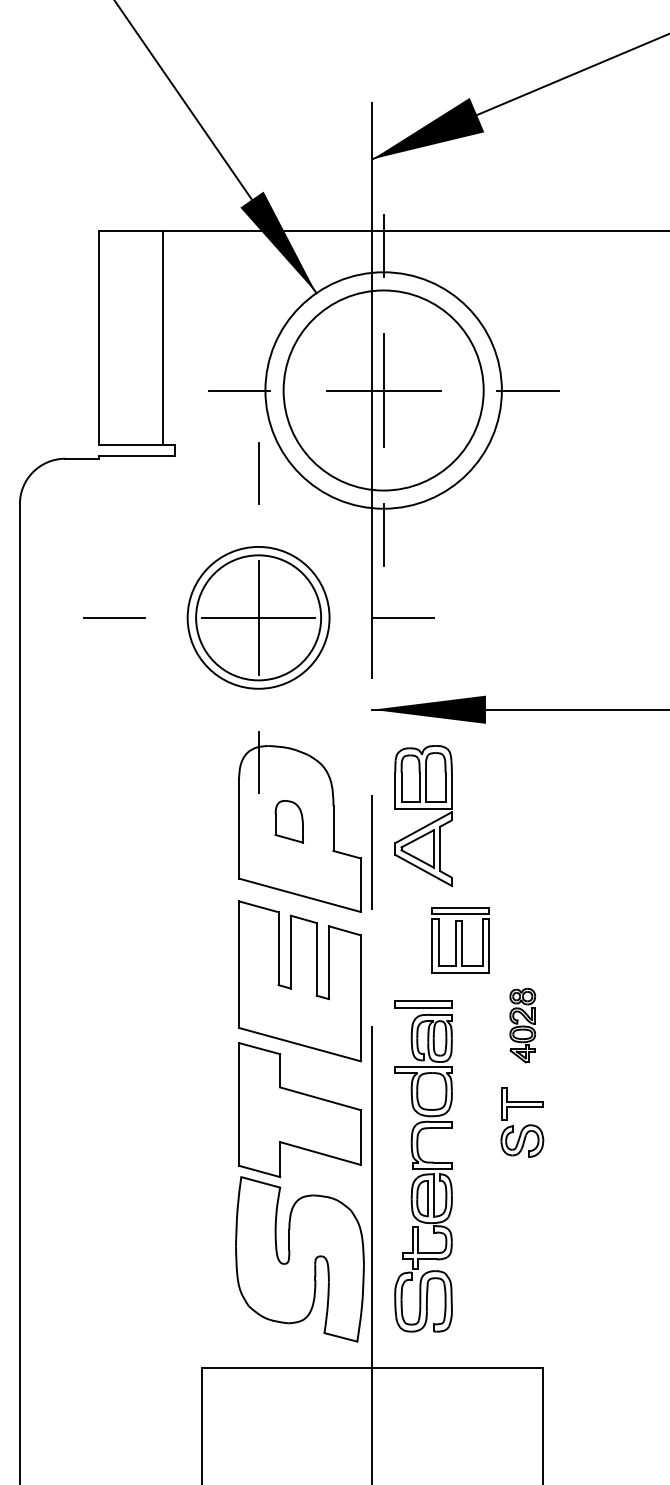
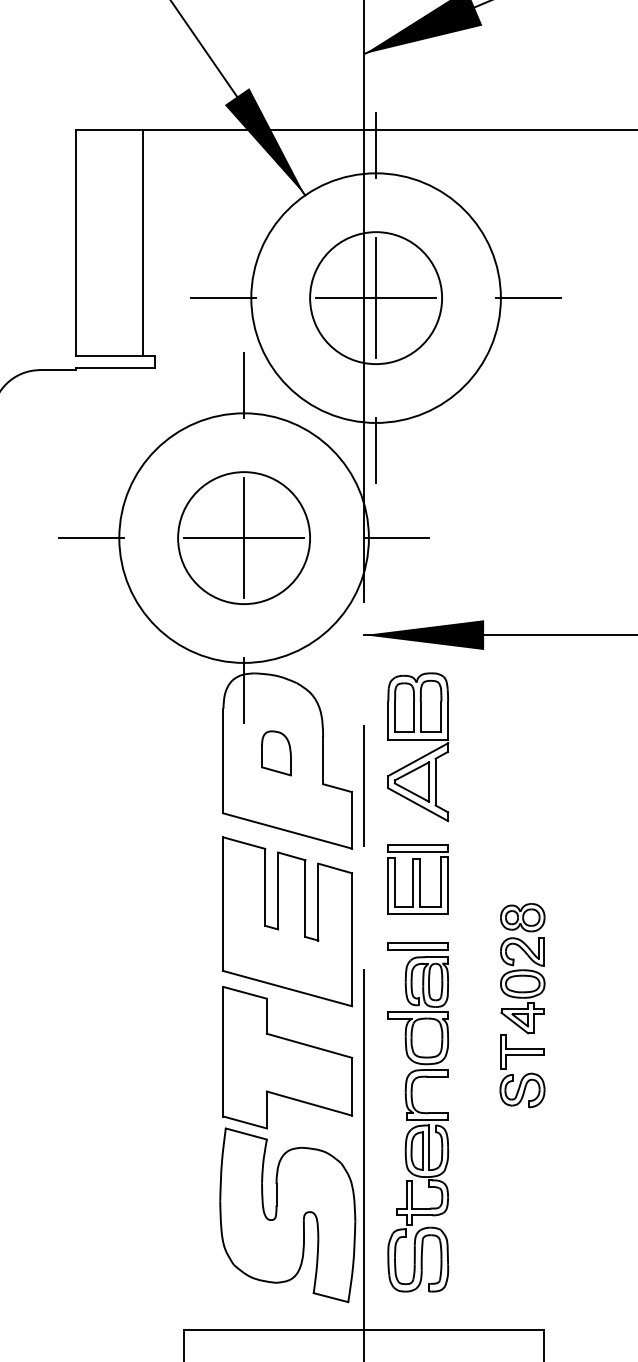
circle: (383, 390) -> (375, 298), size x0.62
circle: (258, 617) -> (243, 537), size x1.67
part: (460, 940) -> (418, 879), moved
part: (522, 1025) -> (522, 968), size x1.67

